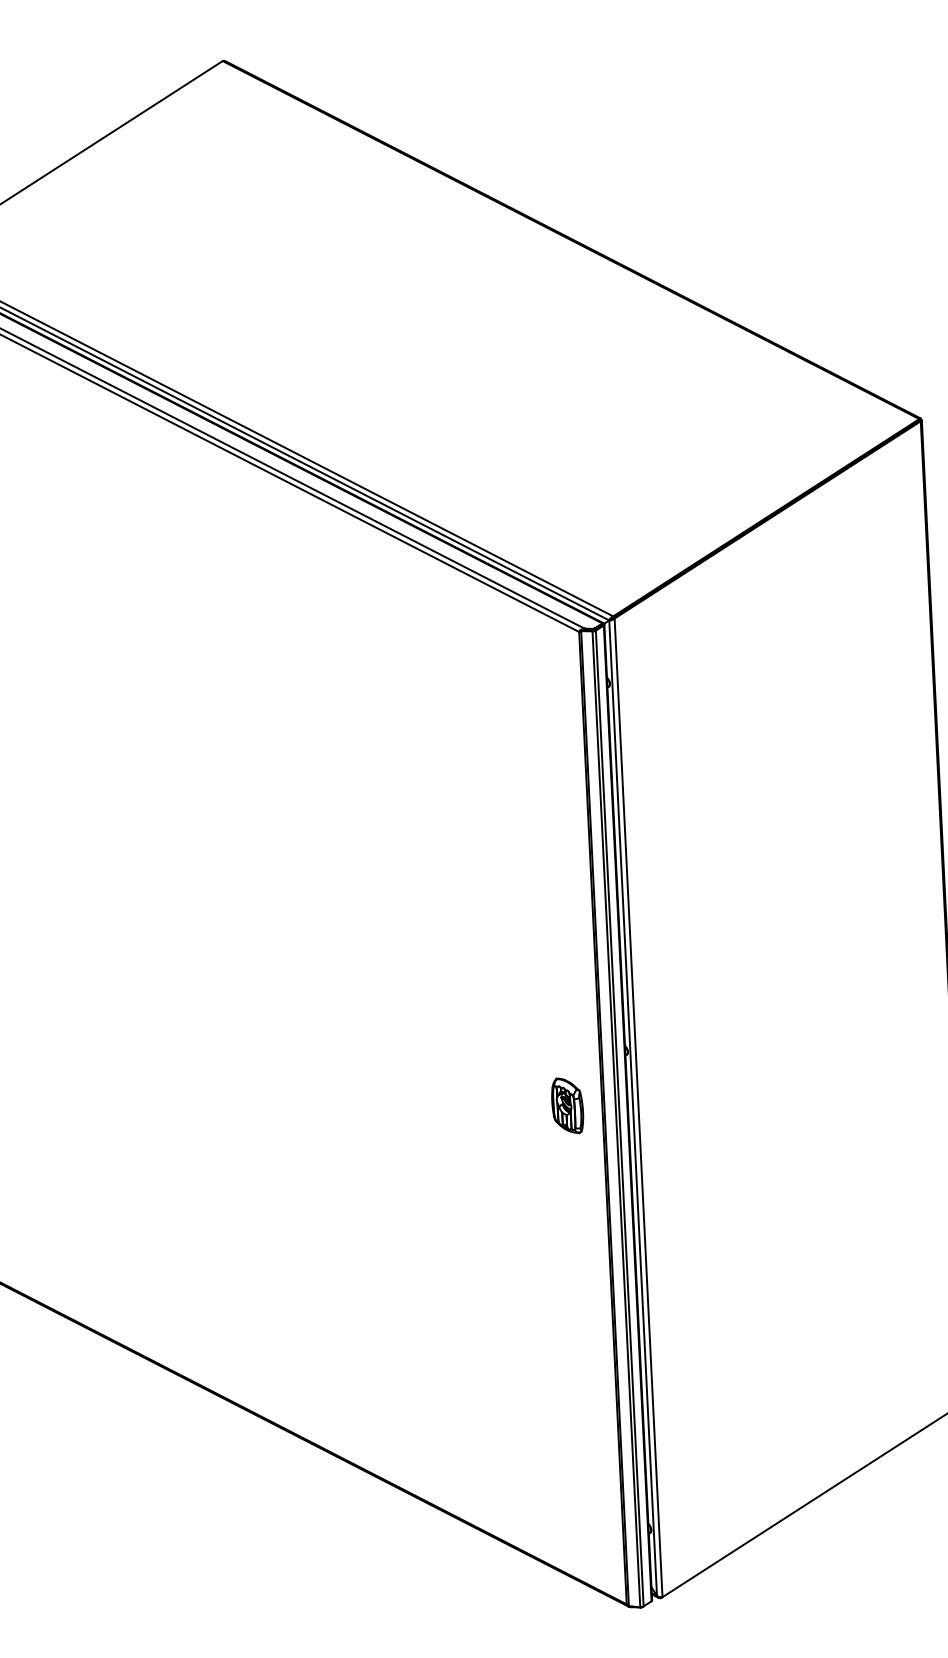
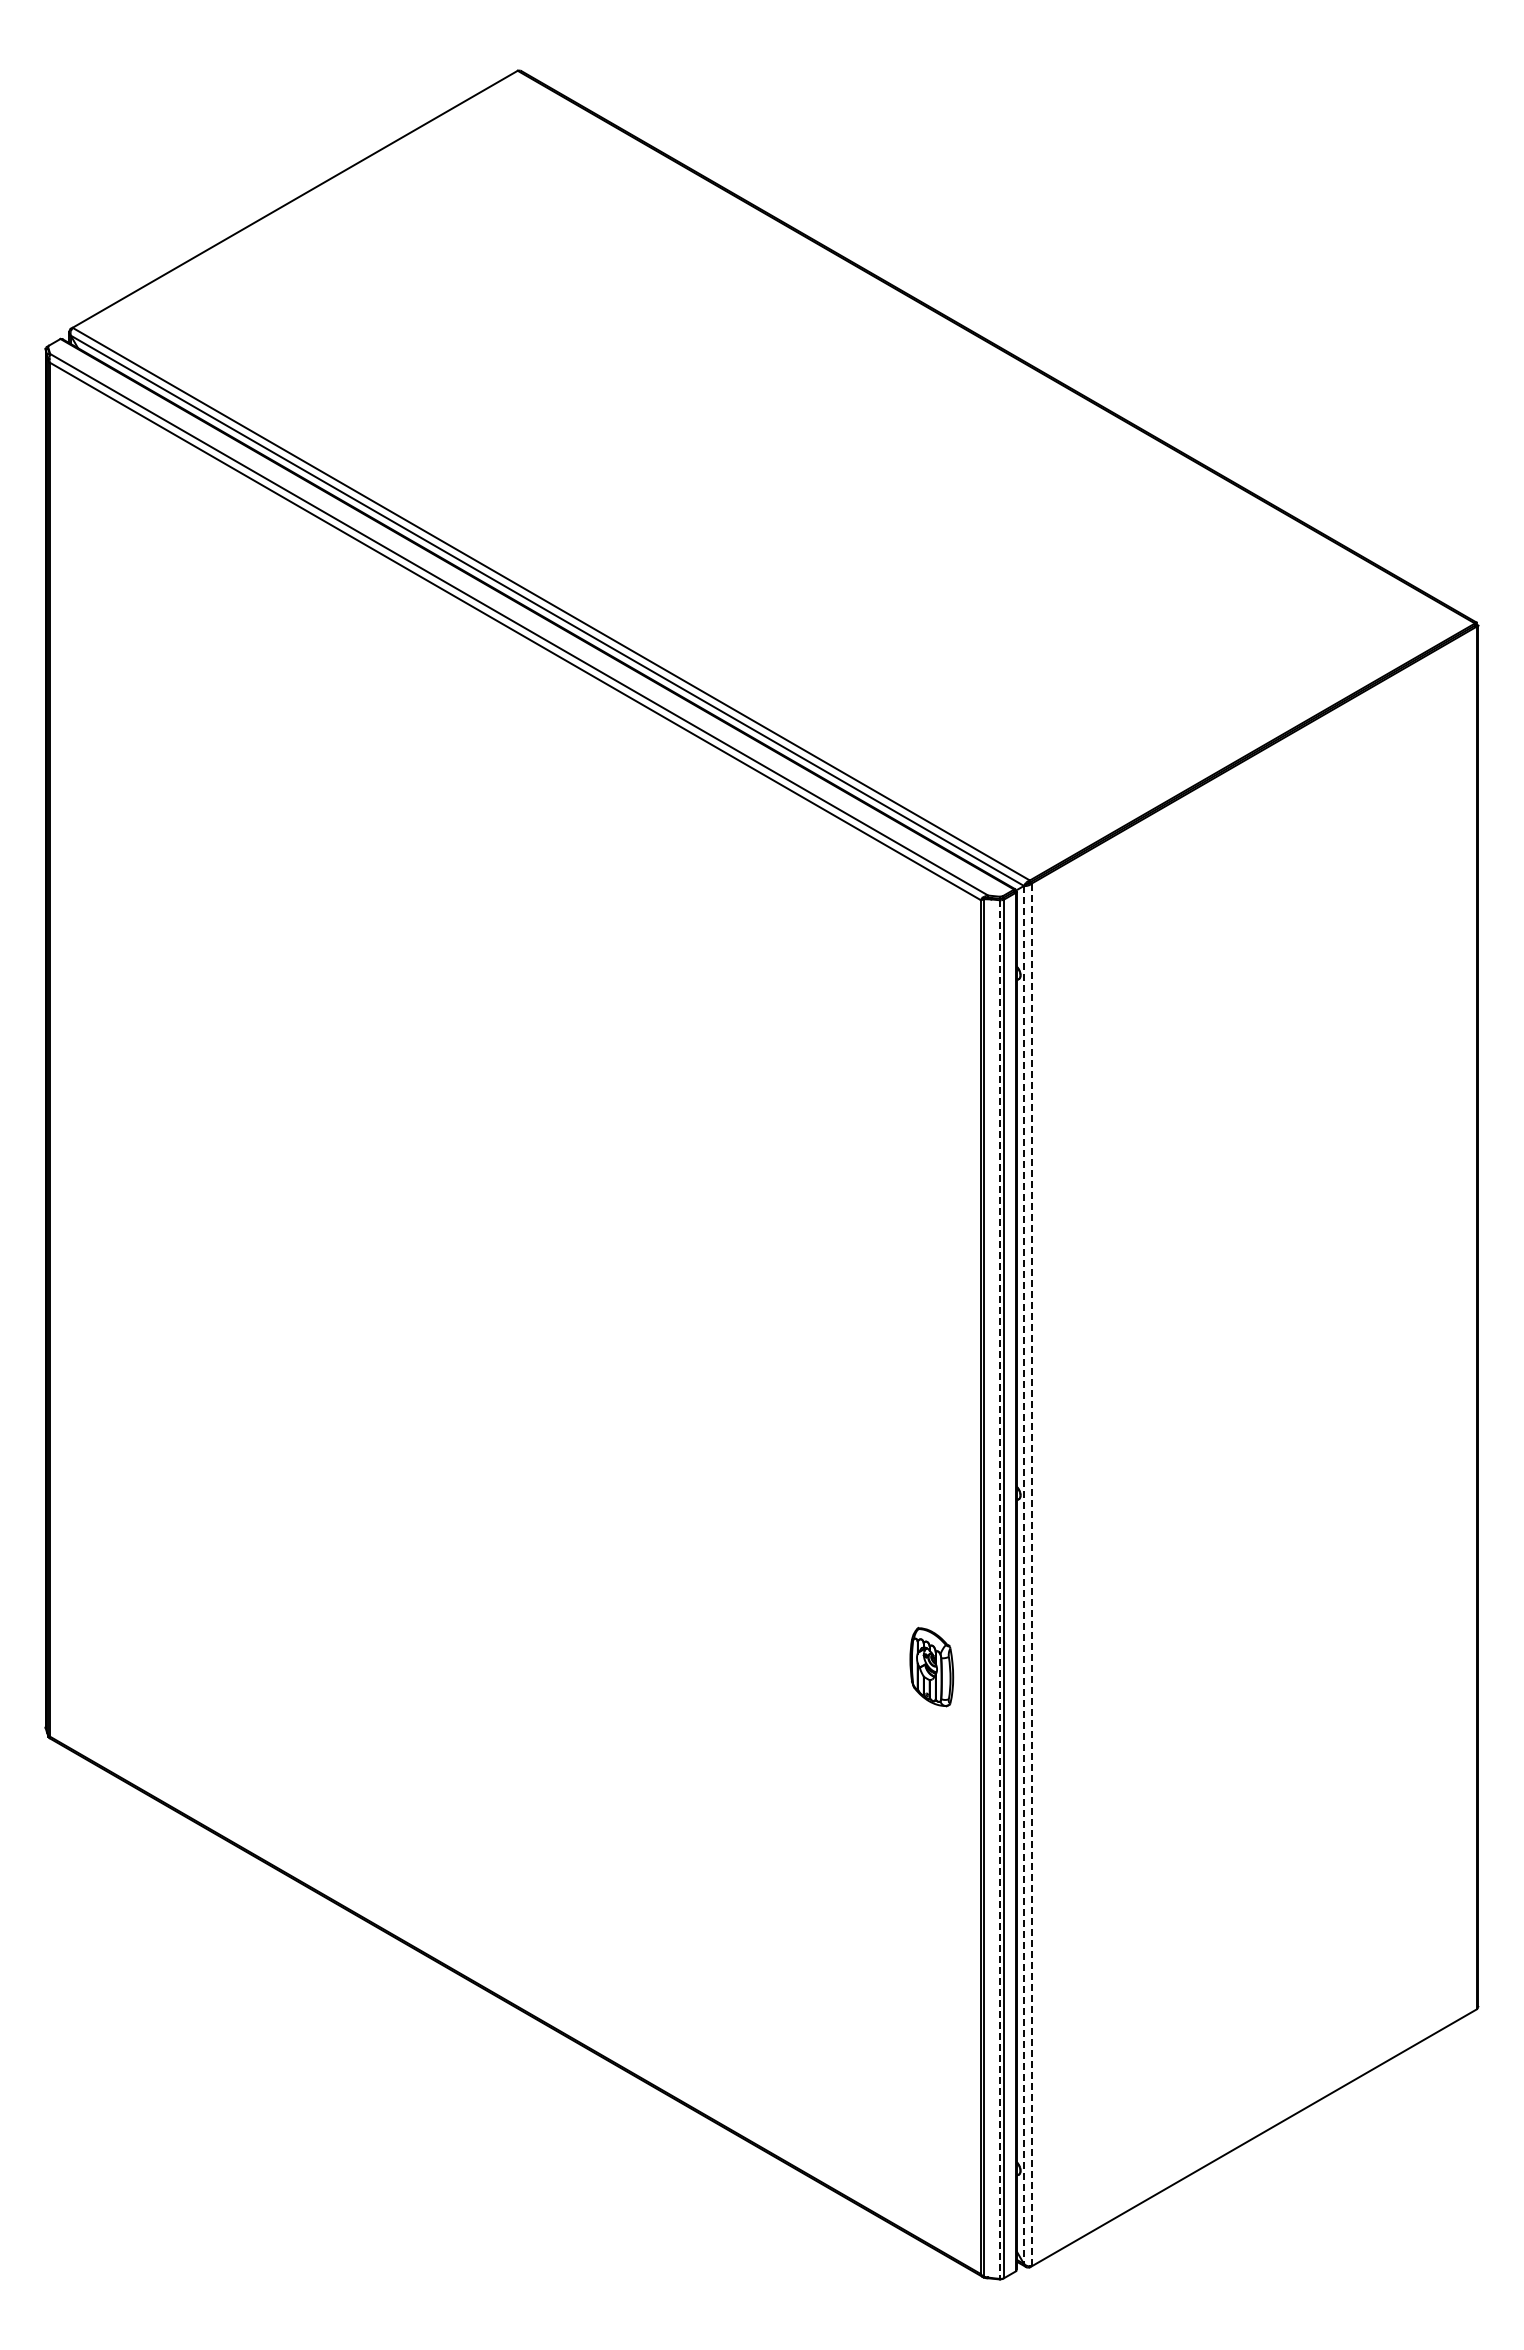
part: (567, 1106) -> (931, 1667), moved
line: (638, 1107) -> (1031, 1574), solid -> dashed
line: (633, 1108) -> (1024, 1575), solid -> dashed
line: (616, 1119) -> (999, 1590), solid -> dashed

